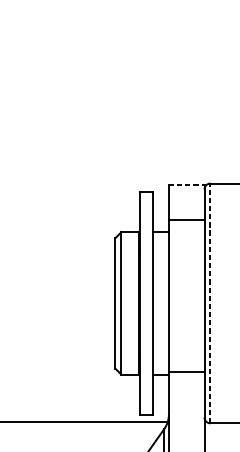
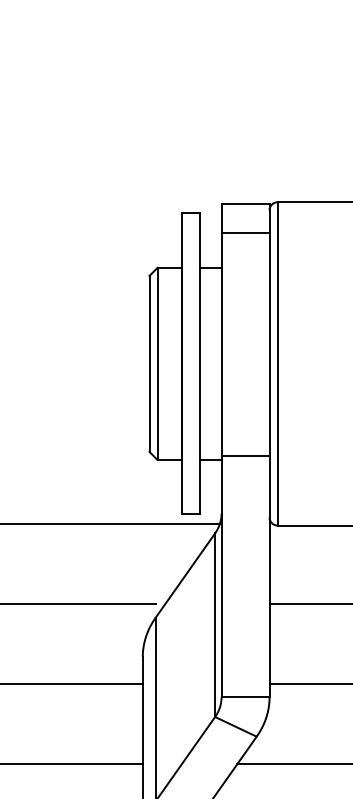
line: (187, 184) -> (246, 203), dashed -> solid
line: (186, 219) -> (245, 232), moved
line: (210, 303) -> (277, 363), dashed -> solid

